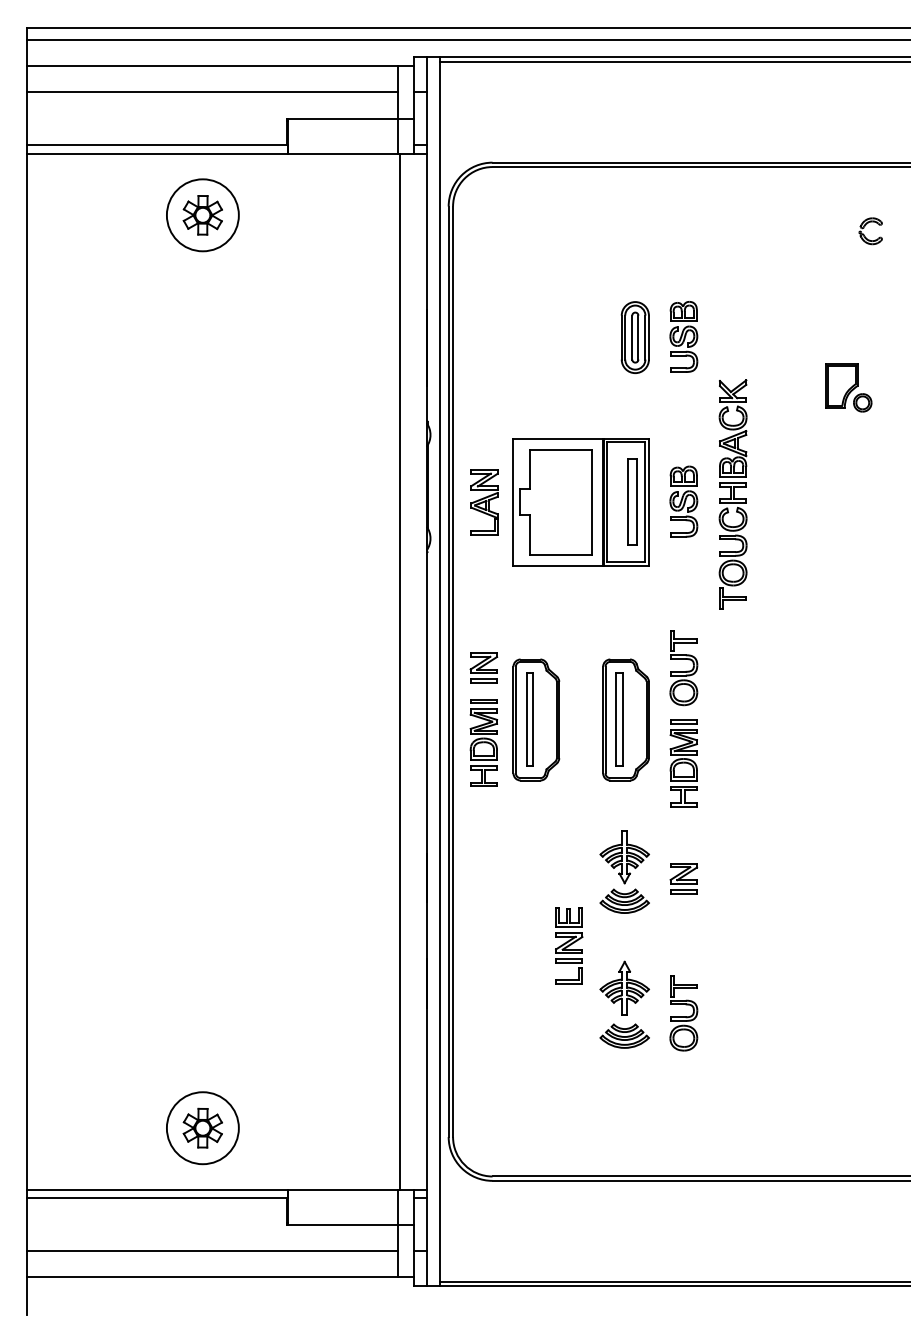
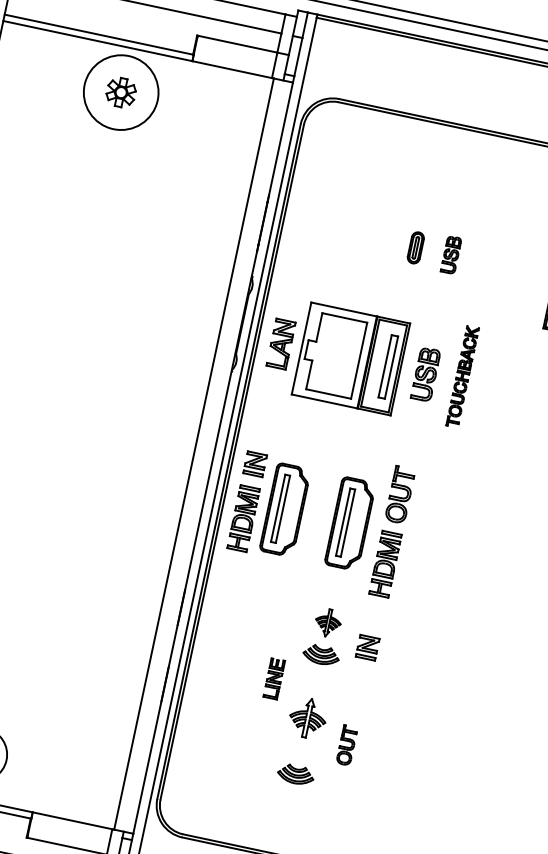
circle: (202, 215) -> (120, 92), size x1.4
part: (683, 336) -> (451, 254), size x0.7
part: (634, 337) -> (415, 247), size x0.6
part: (732, 494) -> (462, 376), size x0.6
part: (624, 857) -> (327, 623), size x0.7
part: (569, 945) -> (274, 678), size x0.7
part: (683, 1013) -> (346, 745), size x0.7
part: (624, 1035) -> (295, 774), moved

